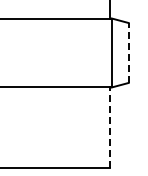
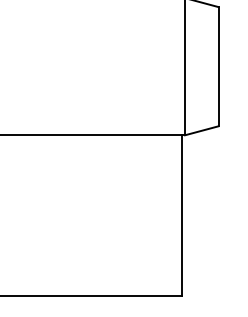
line: (128, 53) -> (218, 67), dashed -> solid
line: (110, 127) -> (182, 214), dashed -> solid

